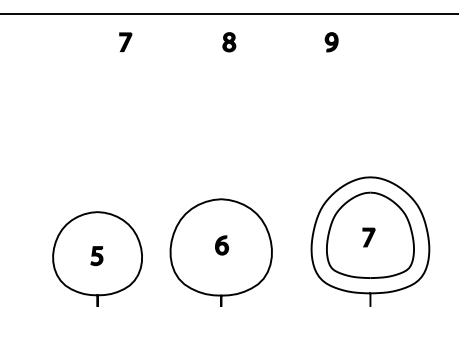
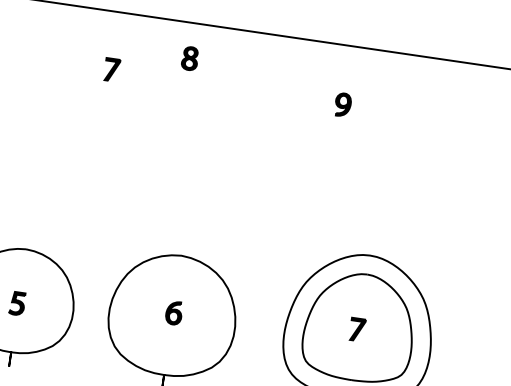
part: (125, 41) -> (111, 68), moved
part: (229, 42) -> (190, 58), moved
part: (331, 42) -> (342, 105), moved

